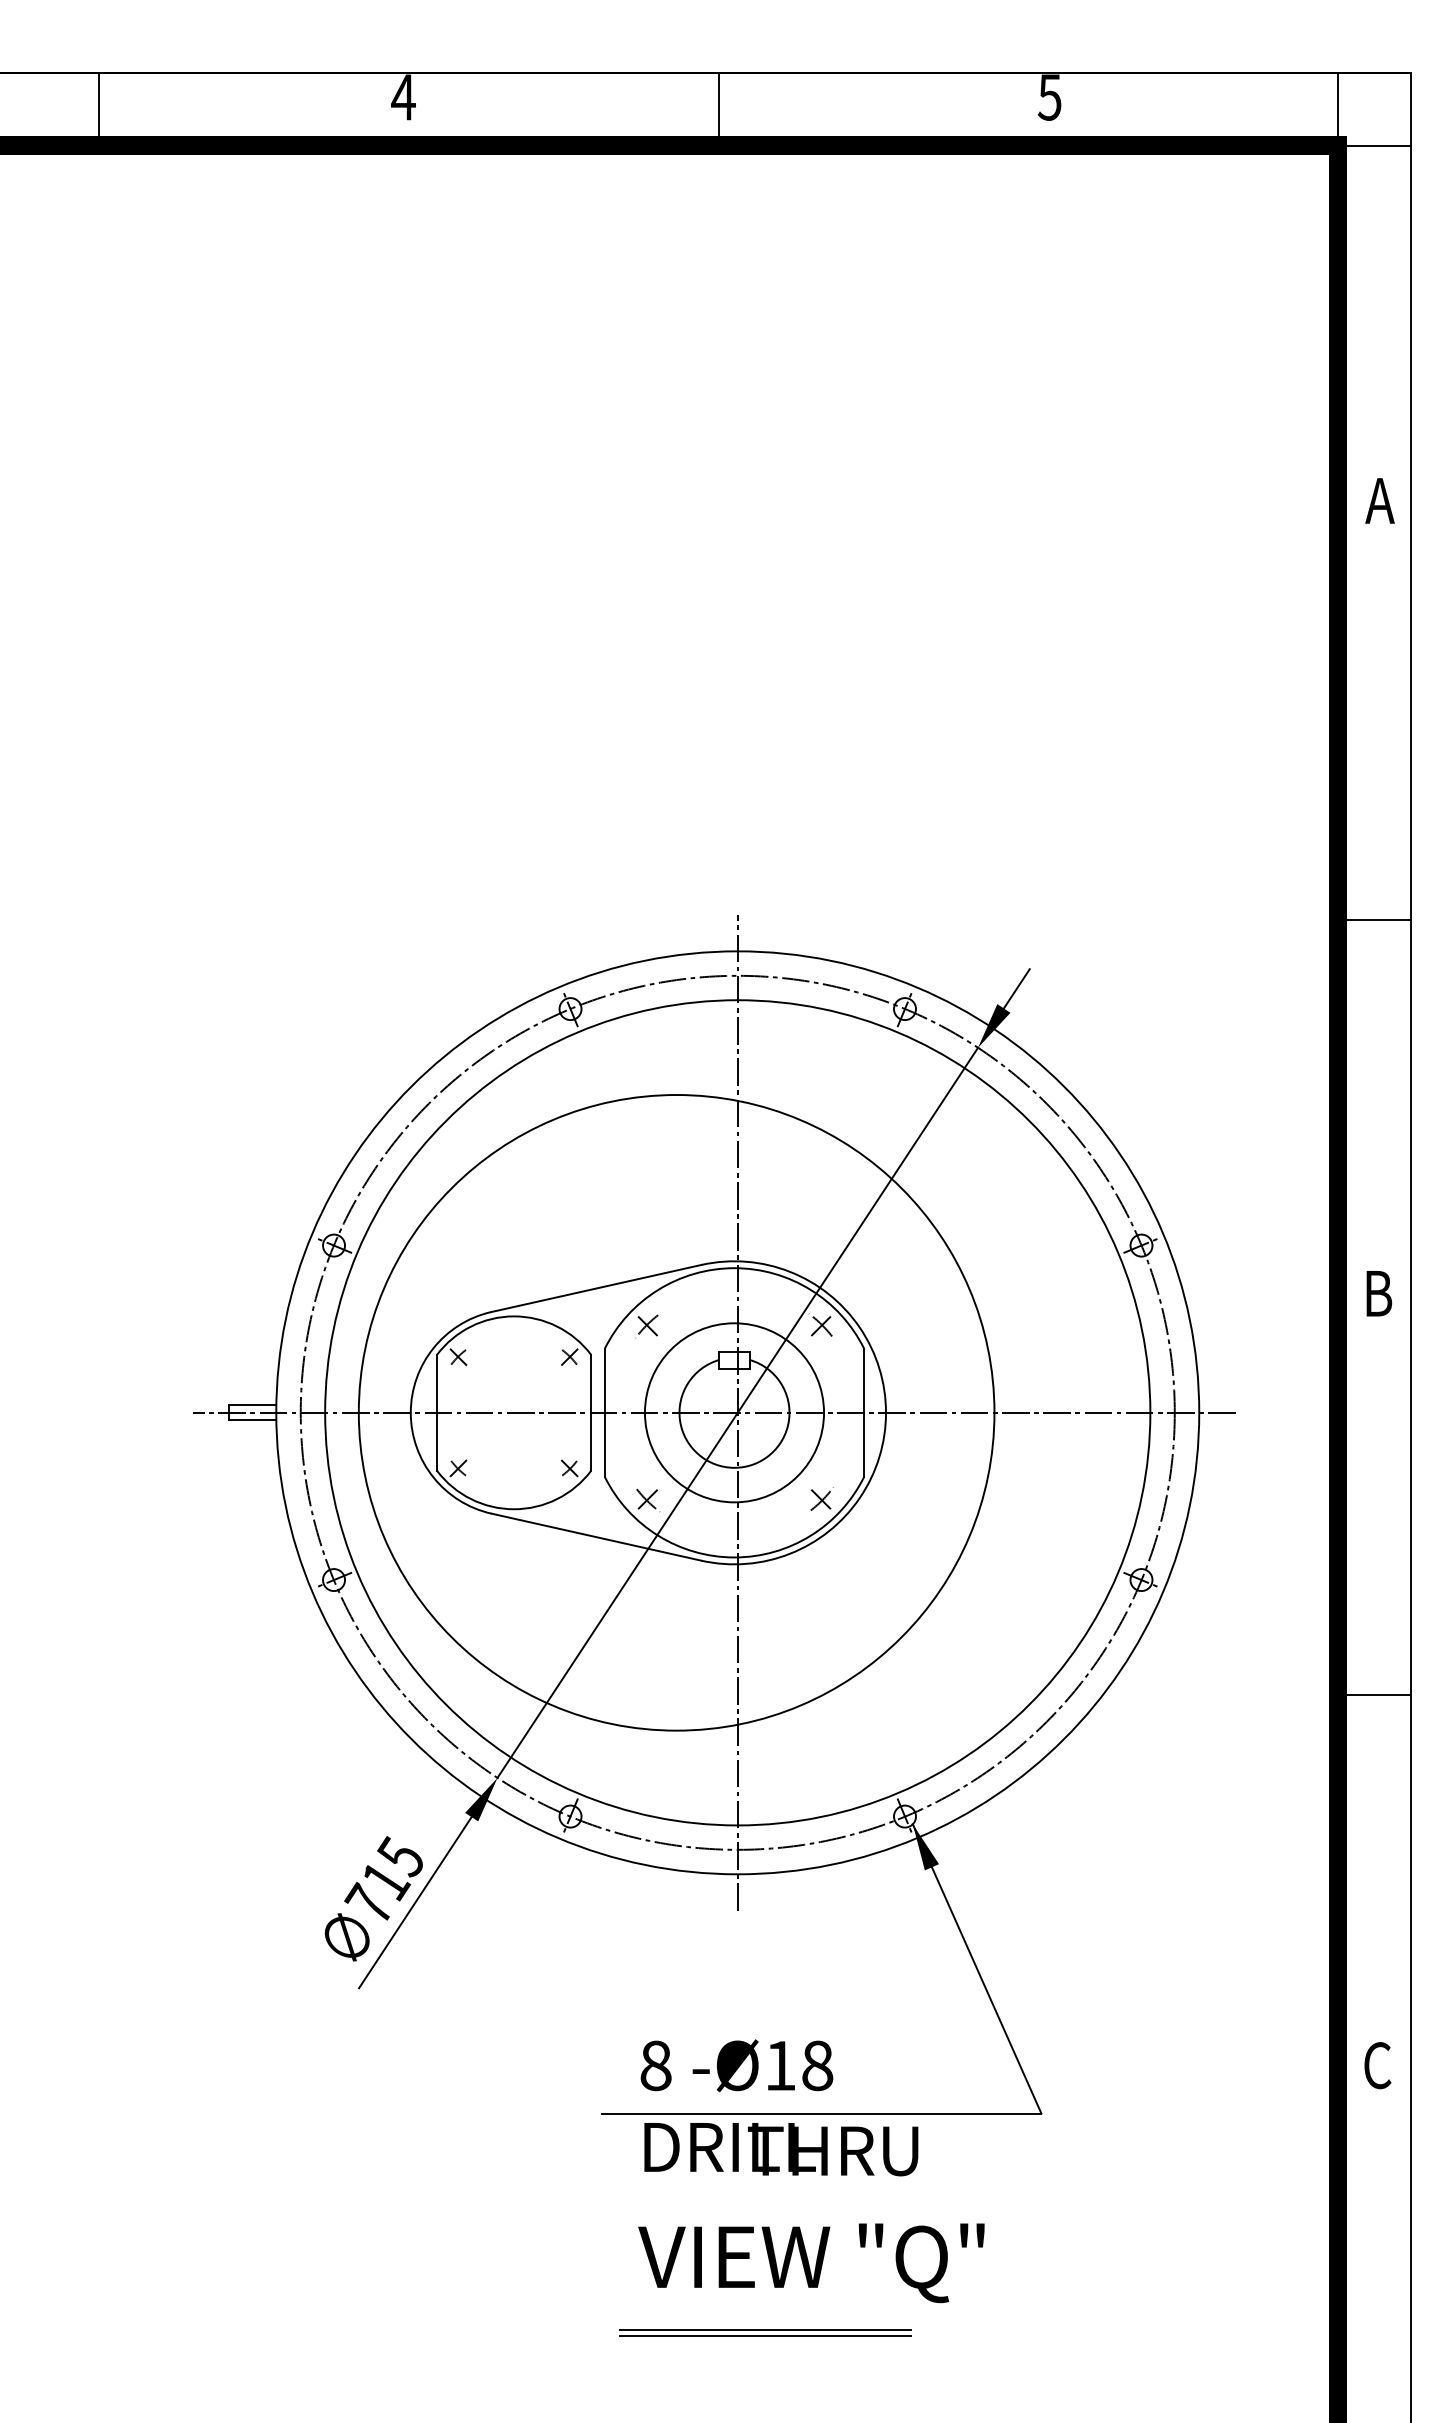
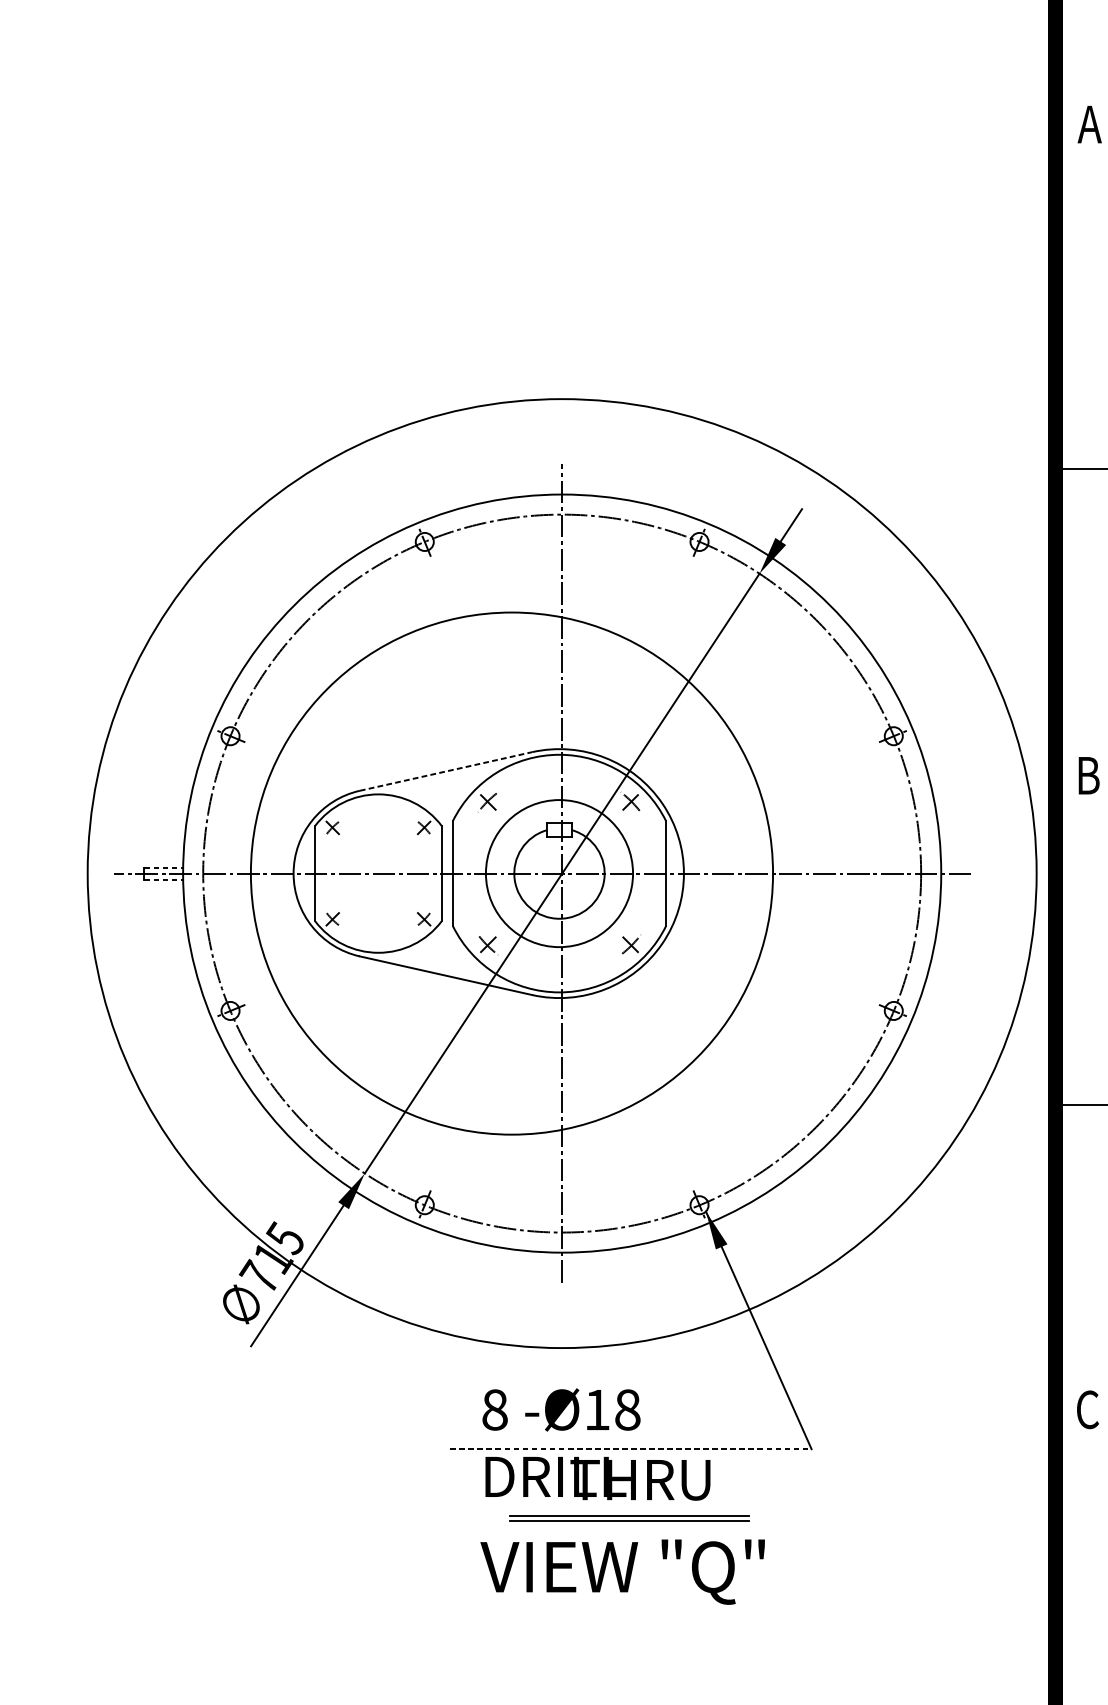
line: (596, 1288) -> (446, 771), solid -> dashed
line: (252, 1405) -> (163, 867), solid -> dashed
circle: (737, 1412) -> (561, 873), size x1.4
line: (252, 1420) -> (163, 879), solid -> dashed
line: (821, 2113) -> (630, 1449), solid -> dashed
part: (765, 2332) -> (629, 1518), moved

